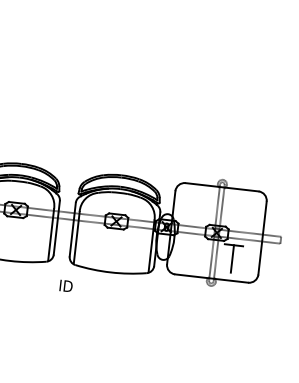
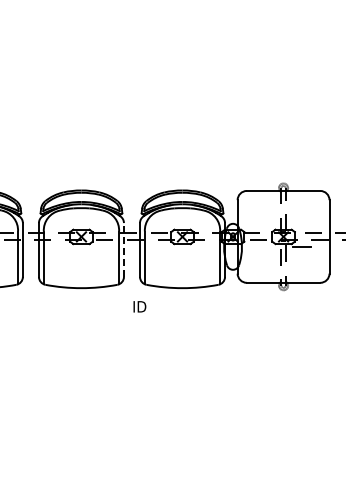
line: (56, 228) -> (123, 250), solid -> dashed
line: (232, 258) -> (301, 260), removed

